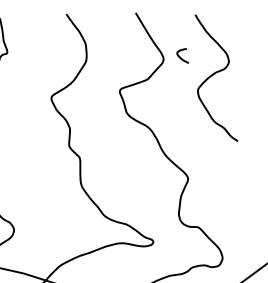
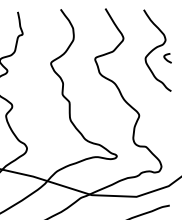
curve: (180, 56) -> (166, 58), moved

